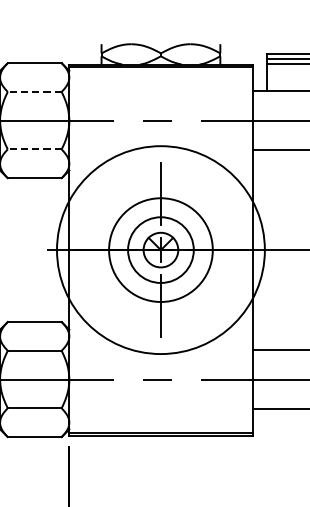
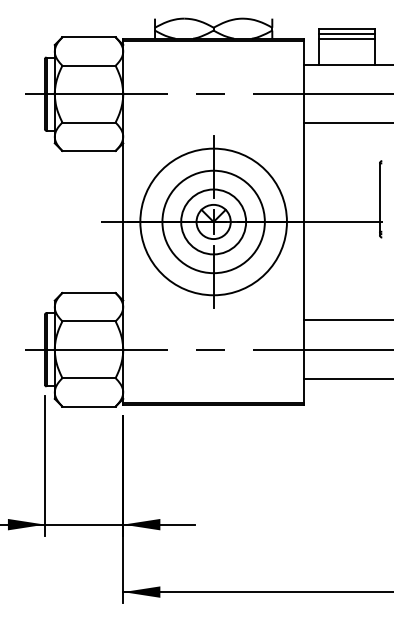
line: (35, 91) -> (89, 65), dashed -> solid
line: (35, 149) -> (89, 122), dashed -> solid
circle: (160, 249) -> (213, 221), size x0.71

